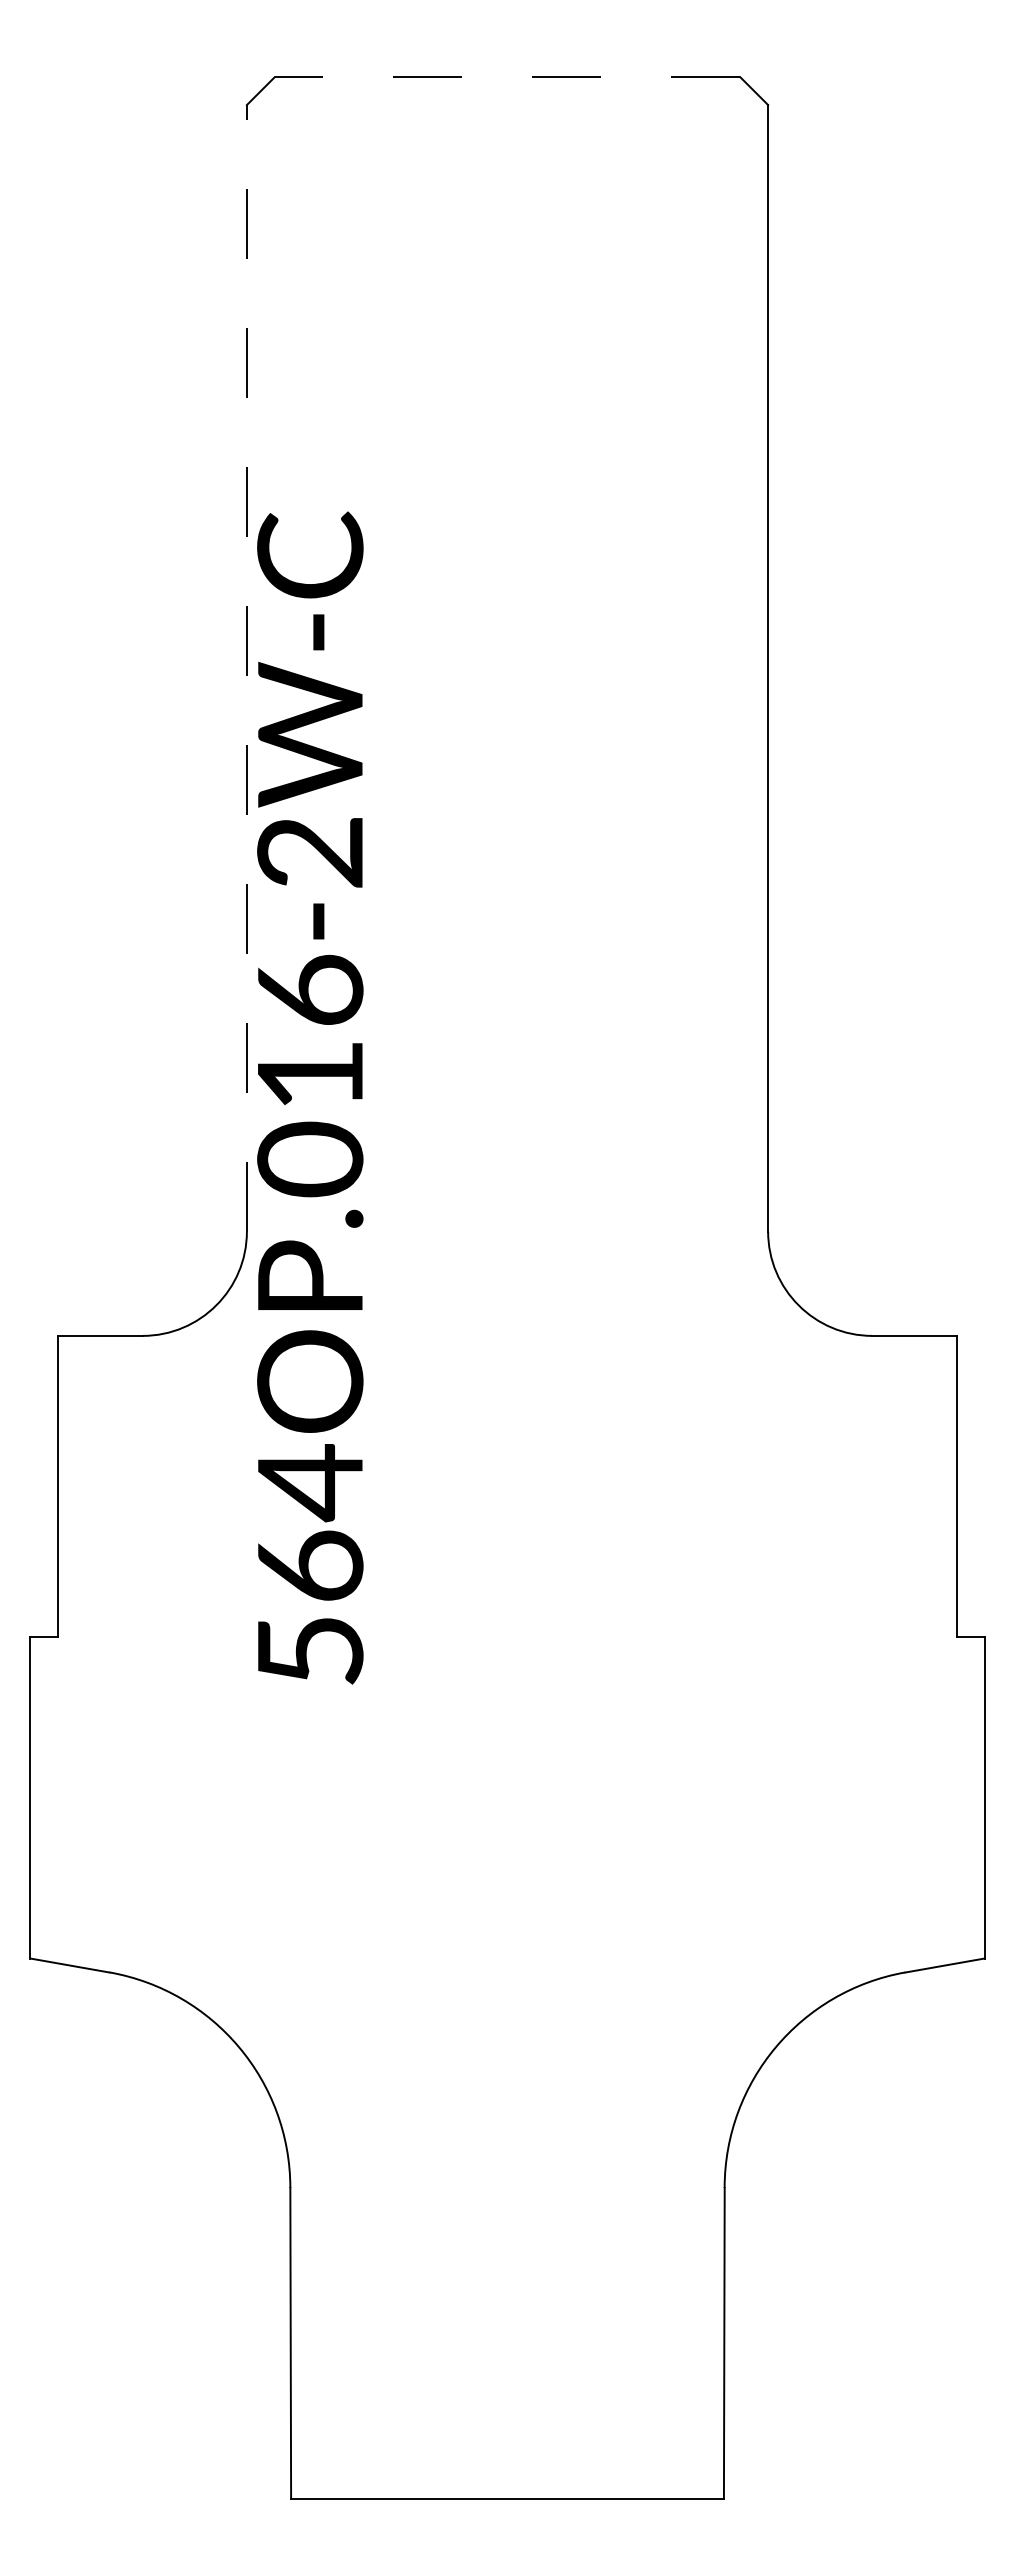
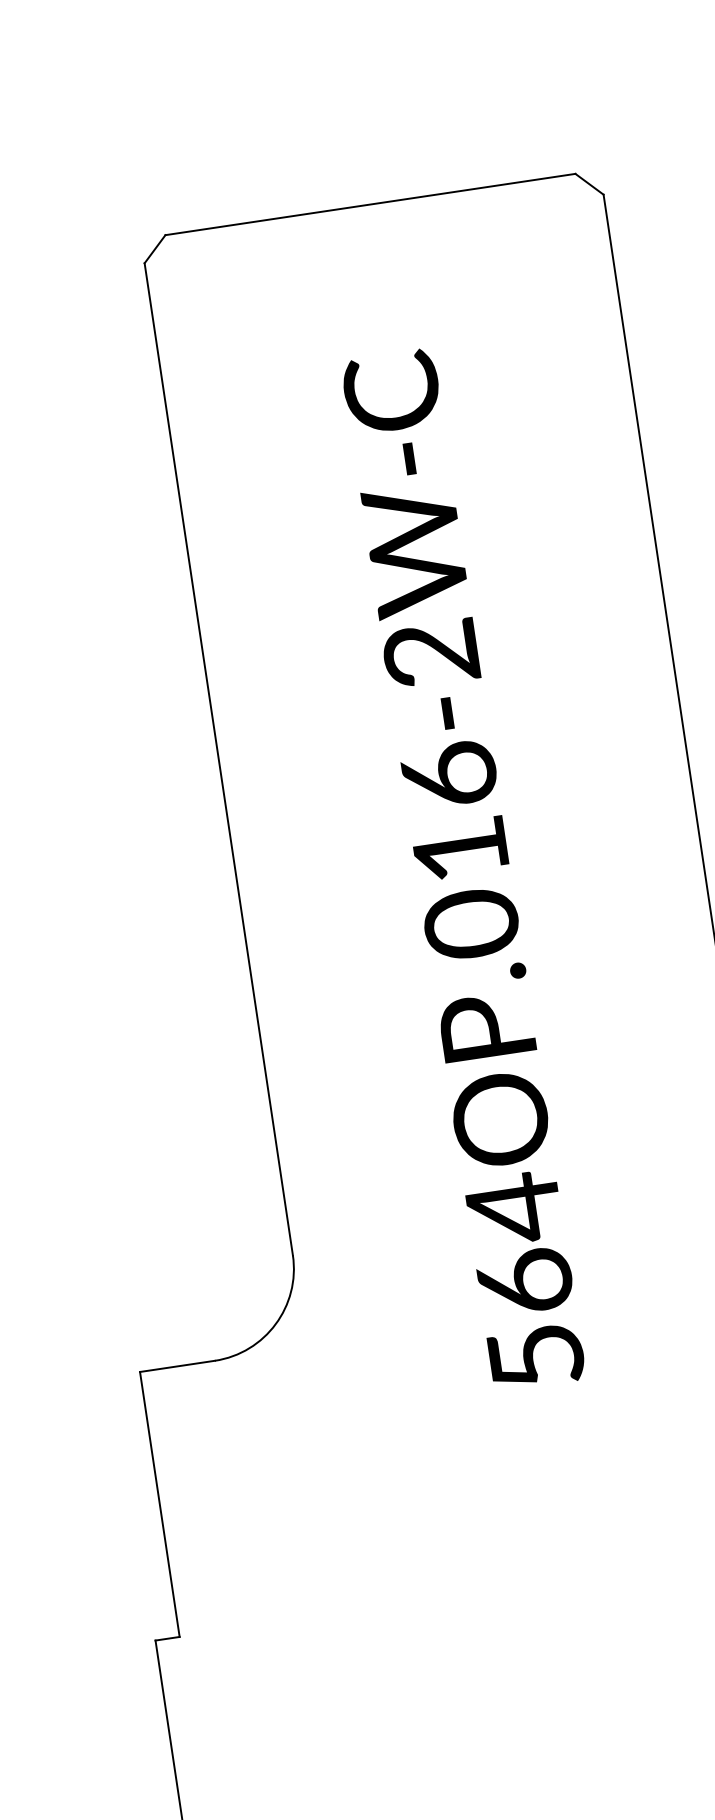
line: (507, 77) -> (370, 204), dashed -> solid
line: (246, 667) -> (218, 758), dashed -> solid
text: (310, 1097) -> (463, 869), moved

